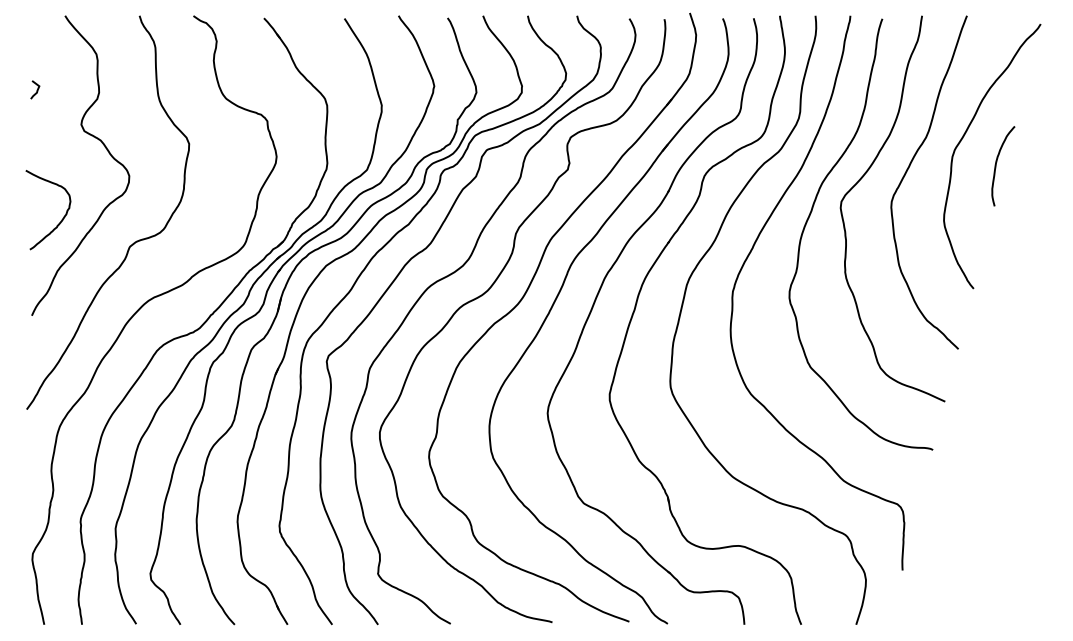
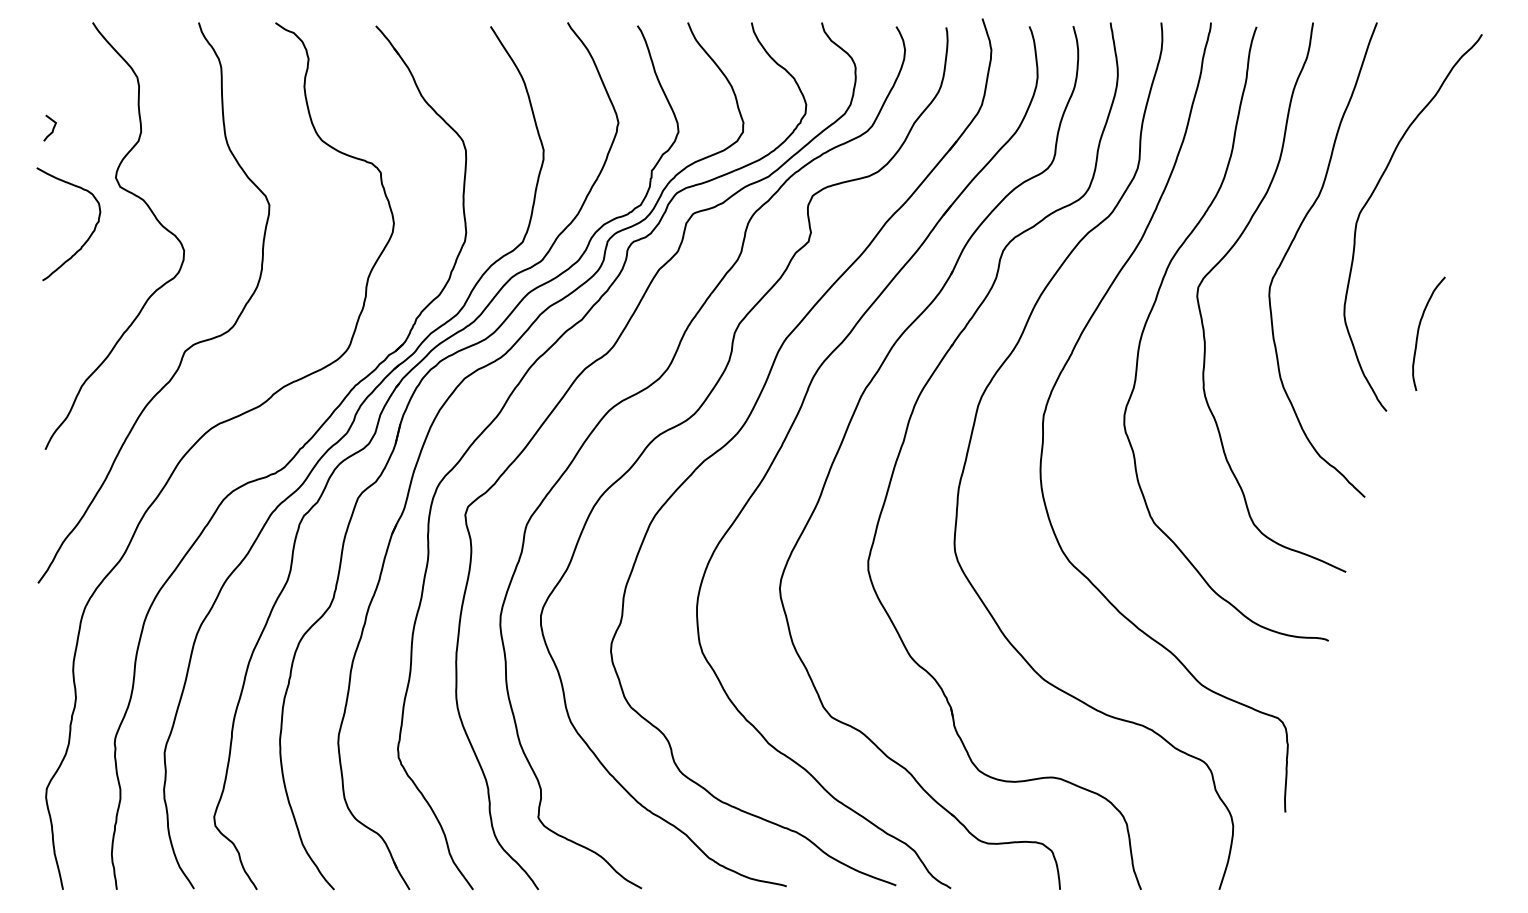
curve: (996, 163) -> (1419, 330), moved
curve: (61, 220) -> (87, 238), moved

